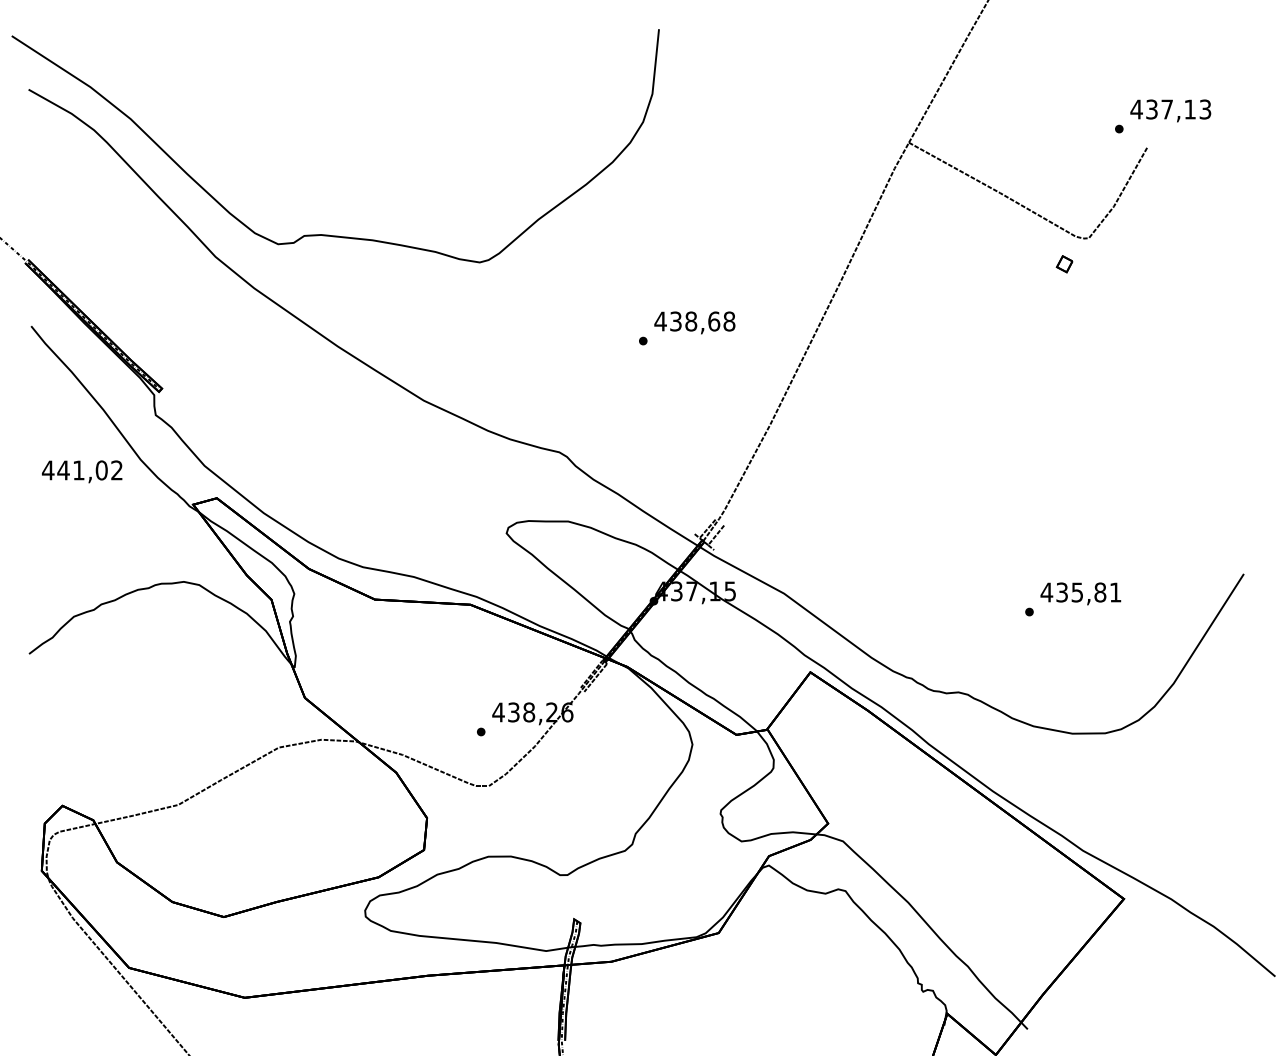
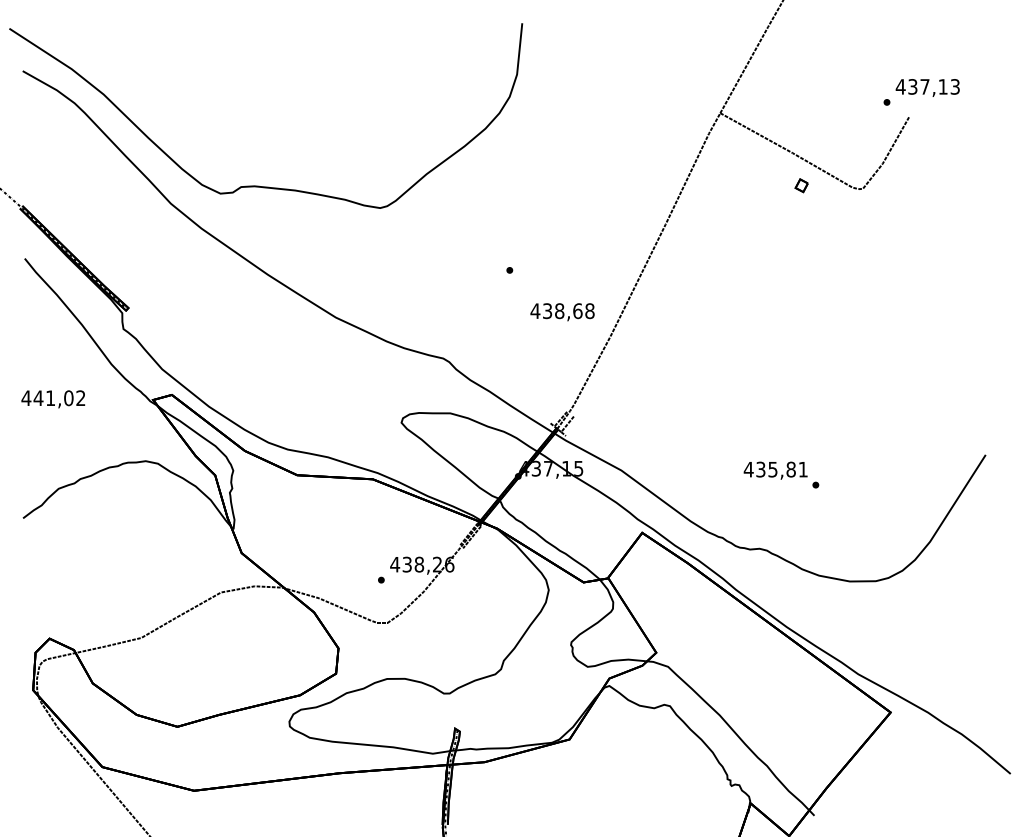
part: (1064, 264) -> (801, 185), moved
text: (694, 322) -> (562, 311), moved
text: (82, 471) -> (53, 399), moved
text: (1080, 593) -> (775, 470), moved

